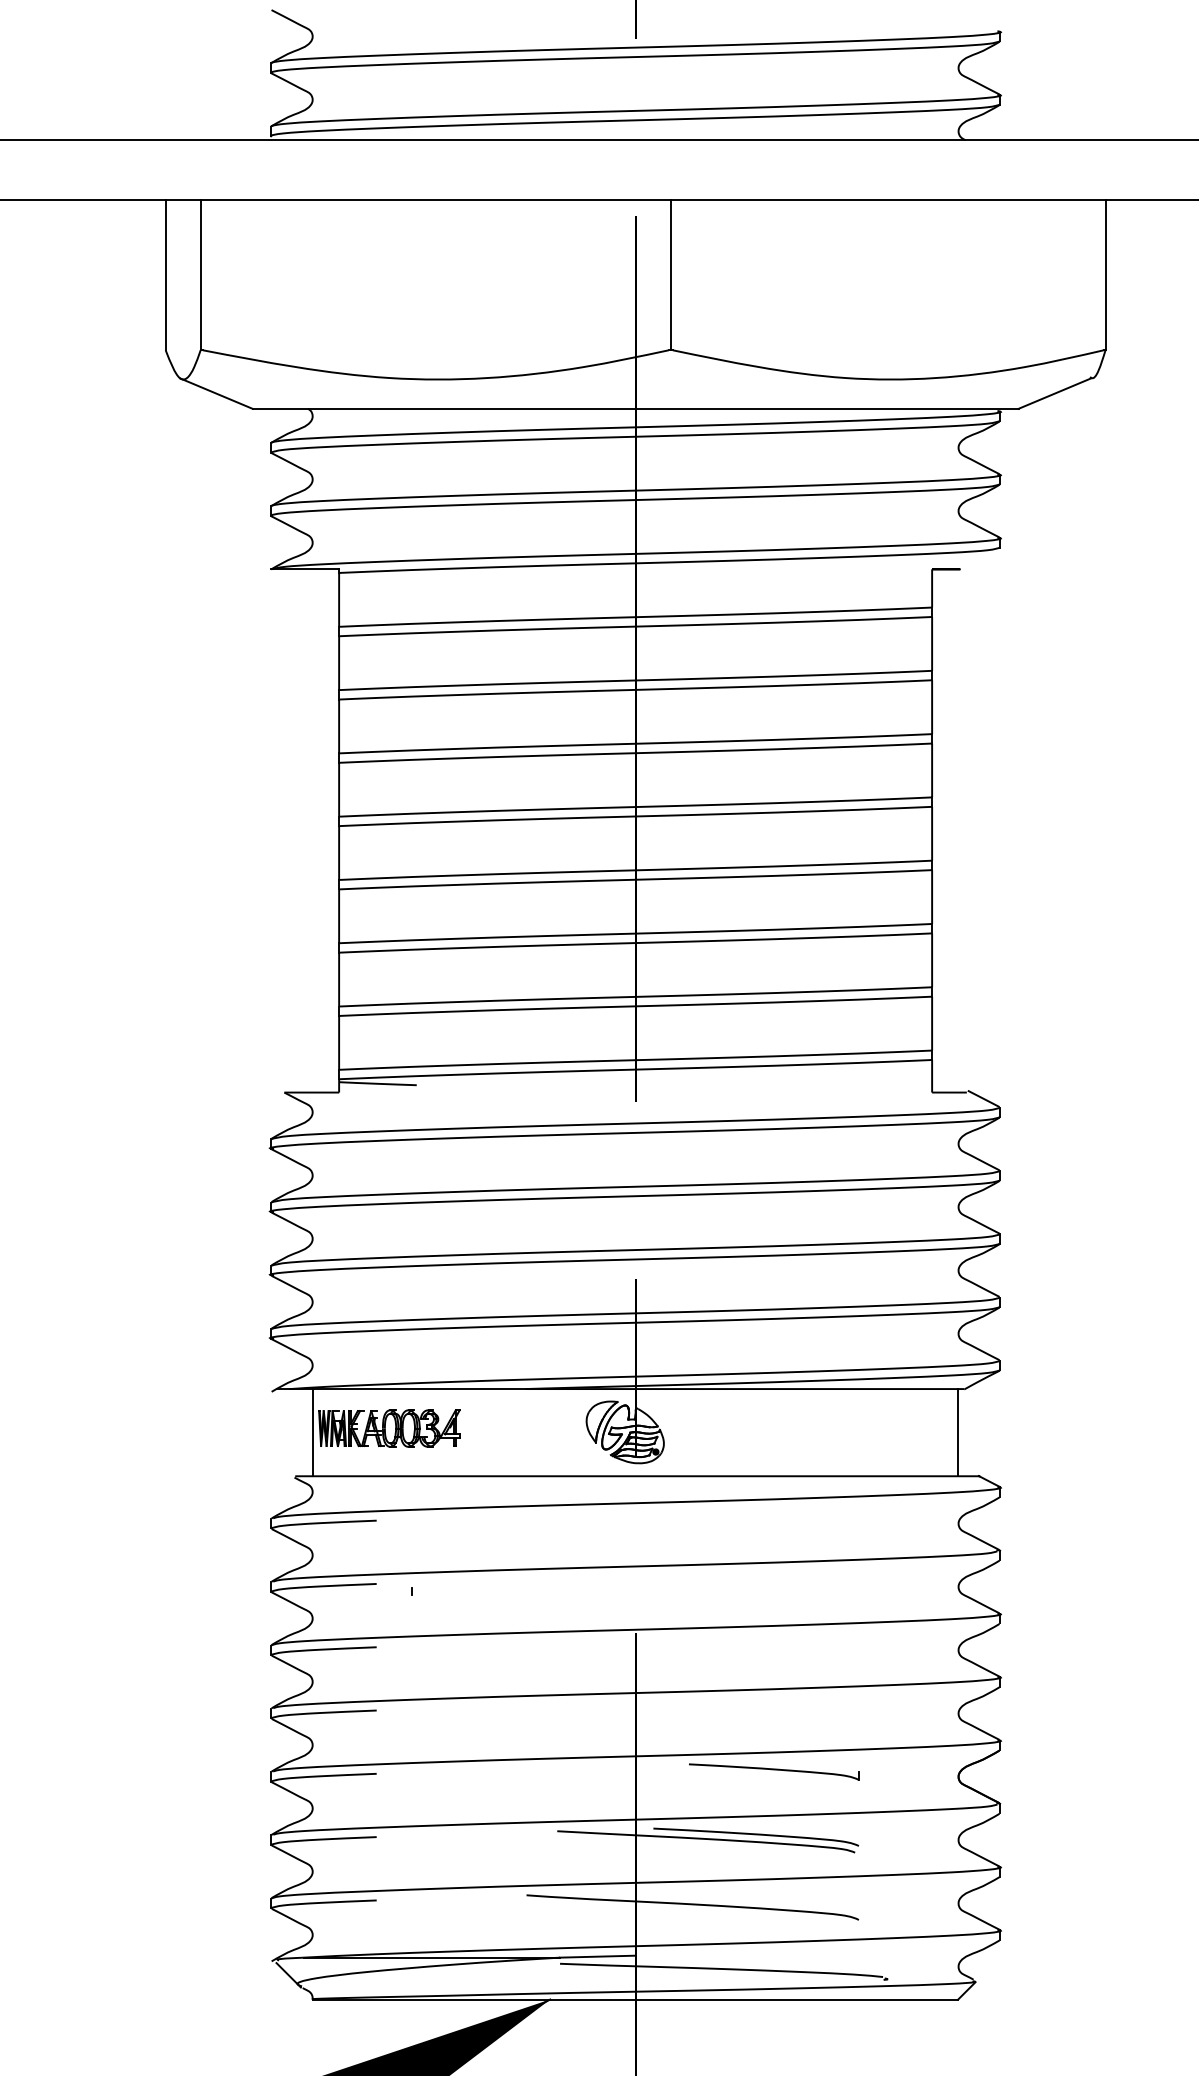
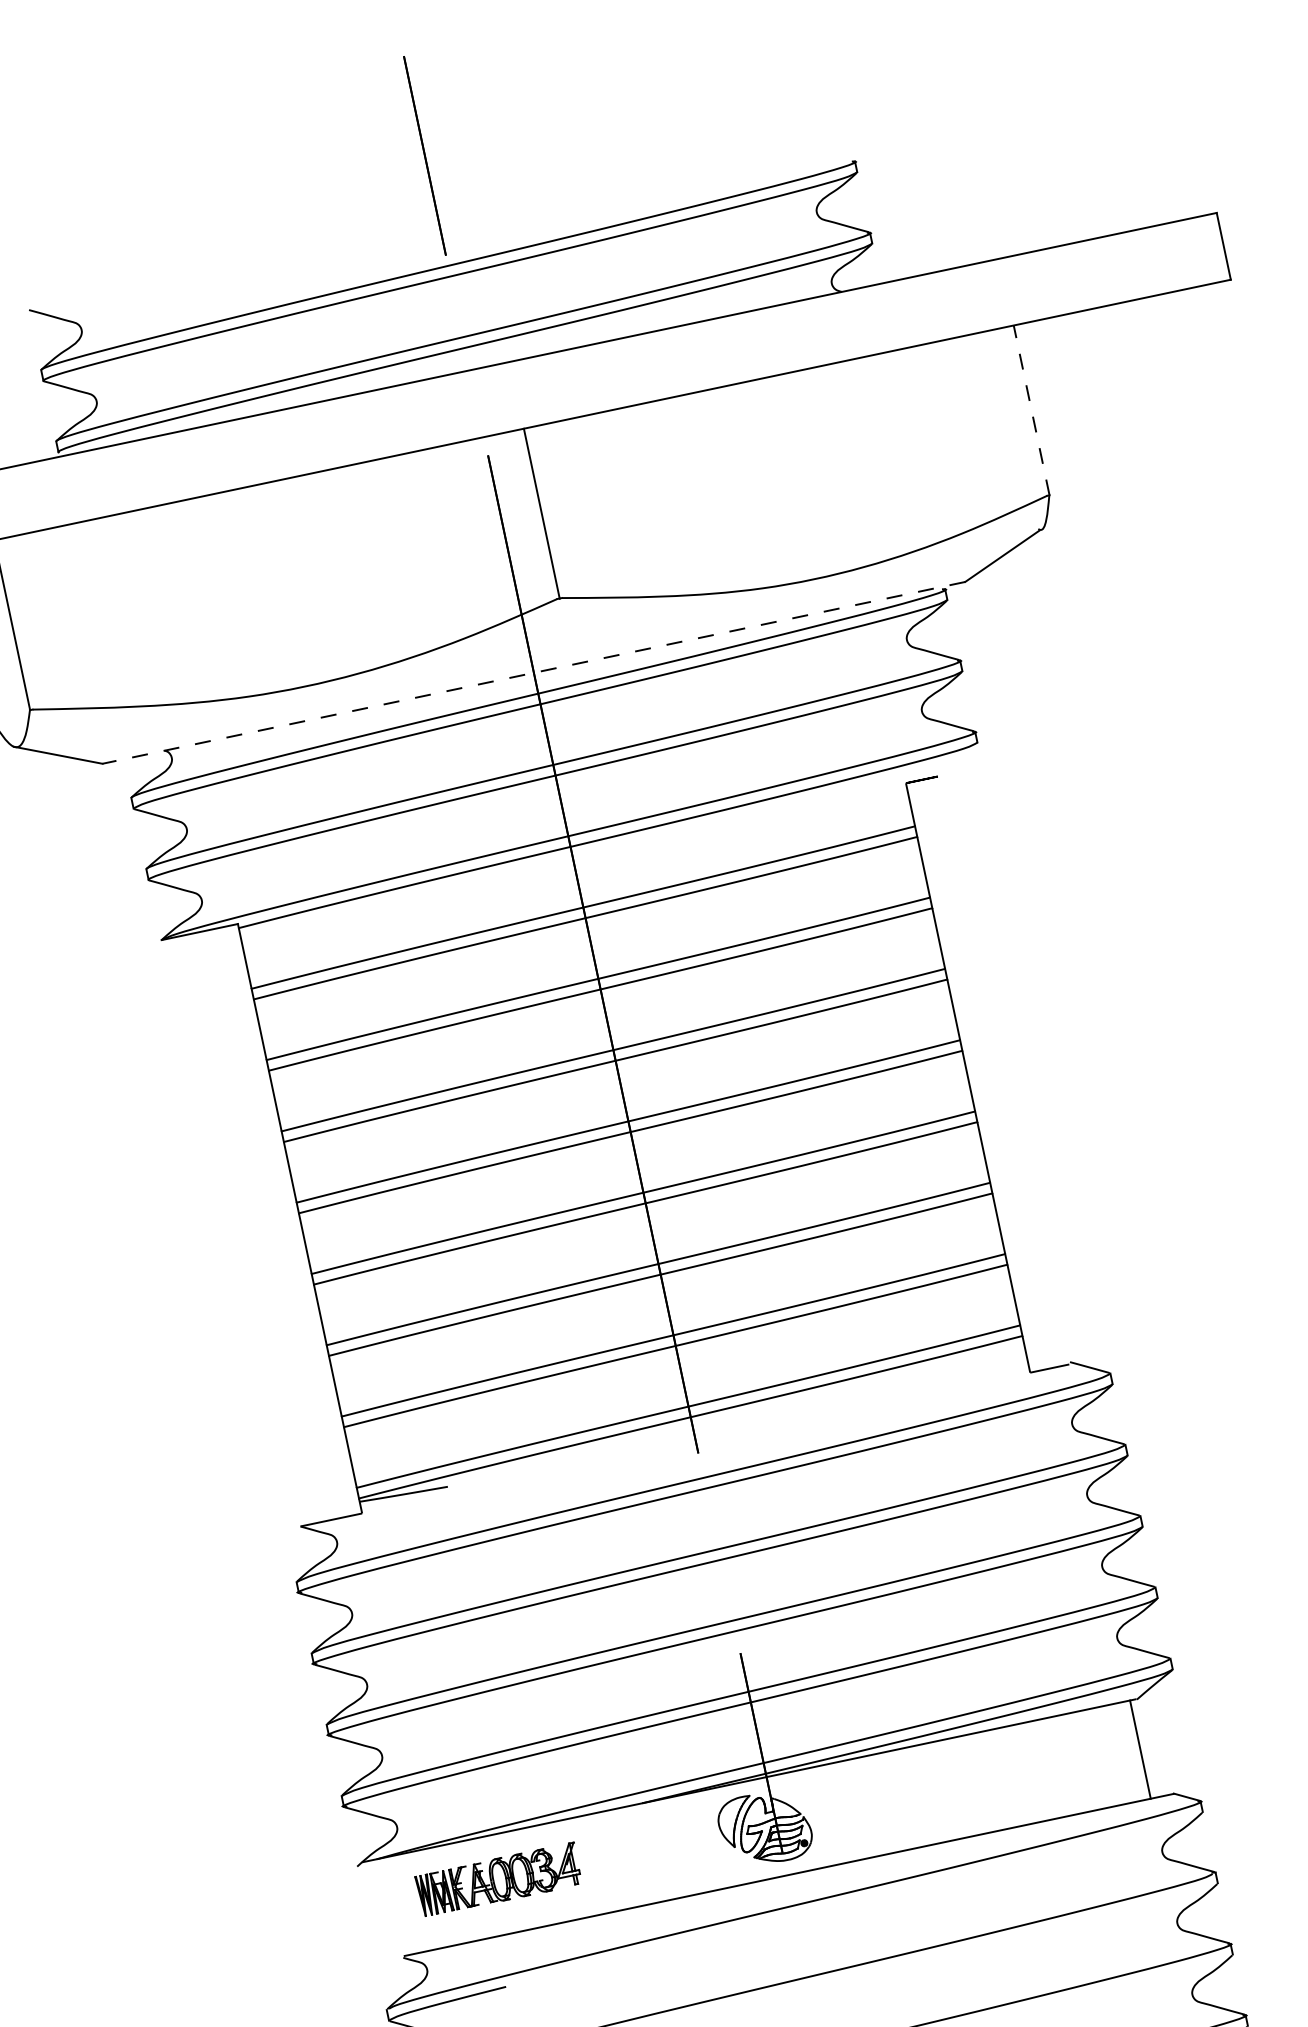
line: (1105, 274) -> (1031, 409), solid -> dashed
line: (635, 408) -> (533, 672), solid -> dashed
line: (312, 1432) -> (412, 1902), removed

